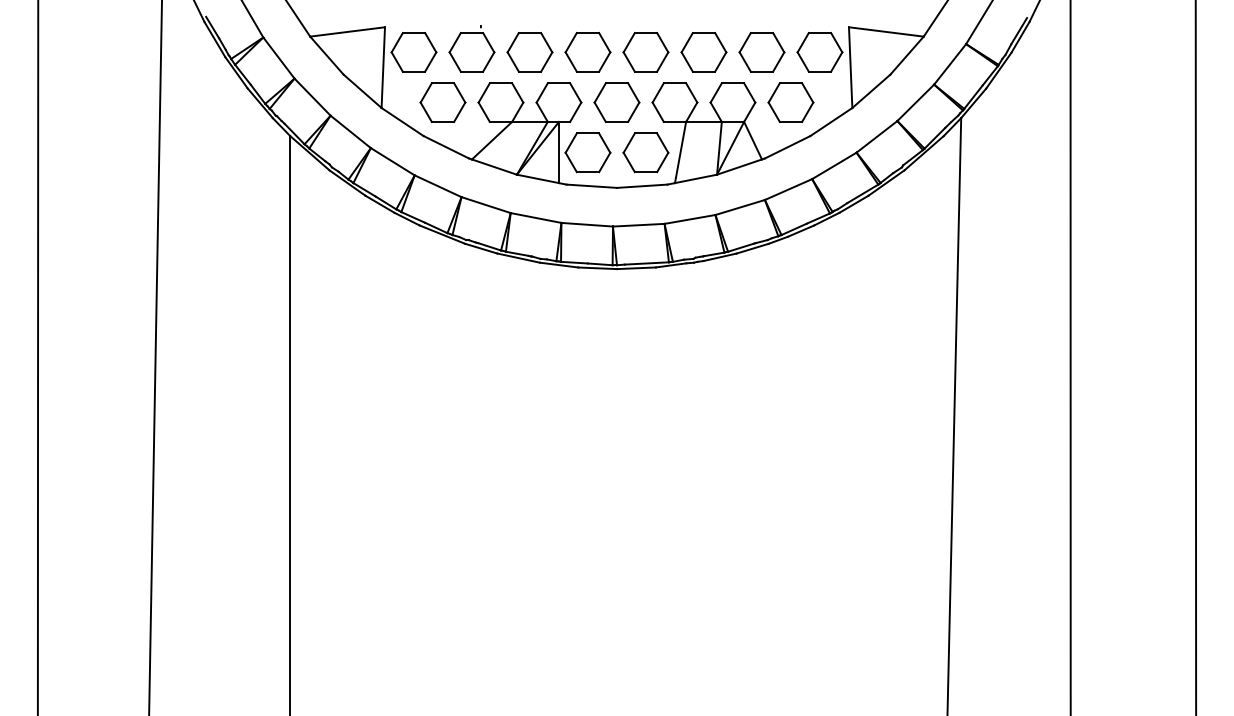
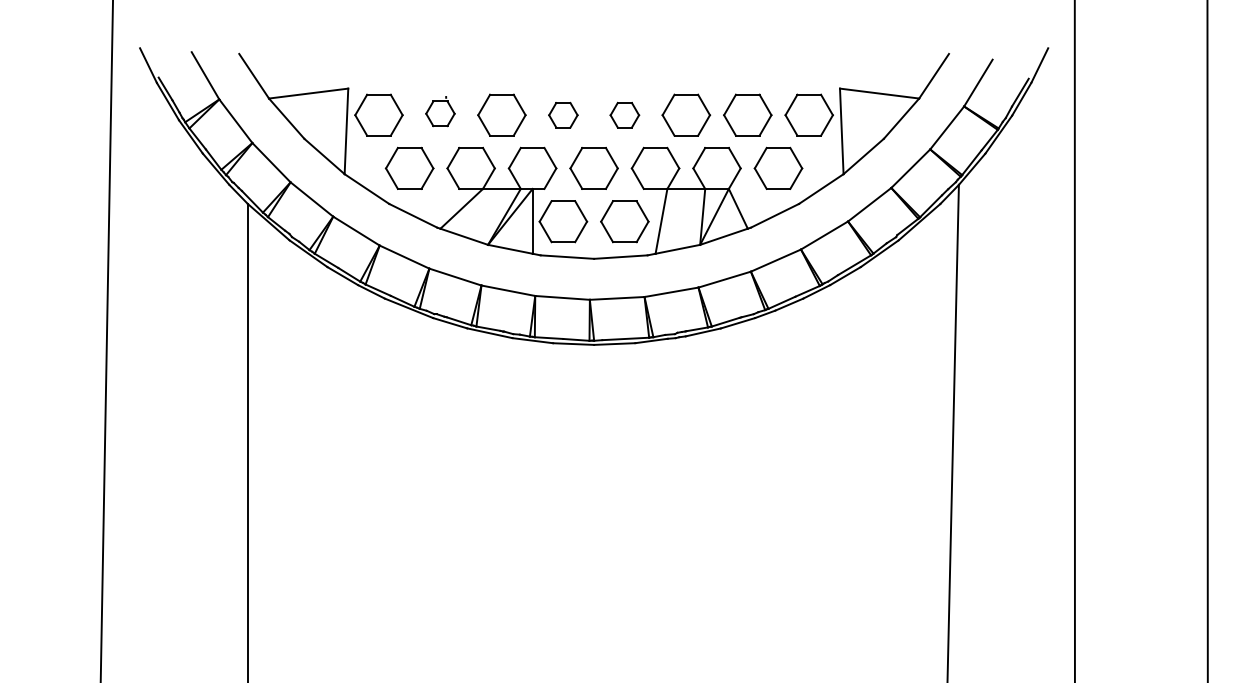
part: (471, 48) -> (439, 111), size x0.6
part: (587, 52) -> (562, 115), size x0.6
part: (645, 52) -> (624, 115), size x0.6

